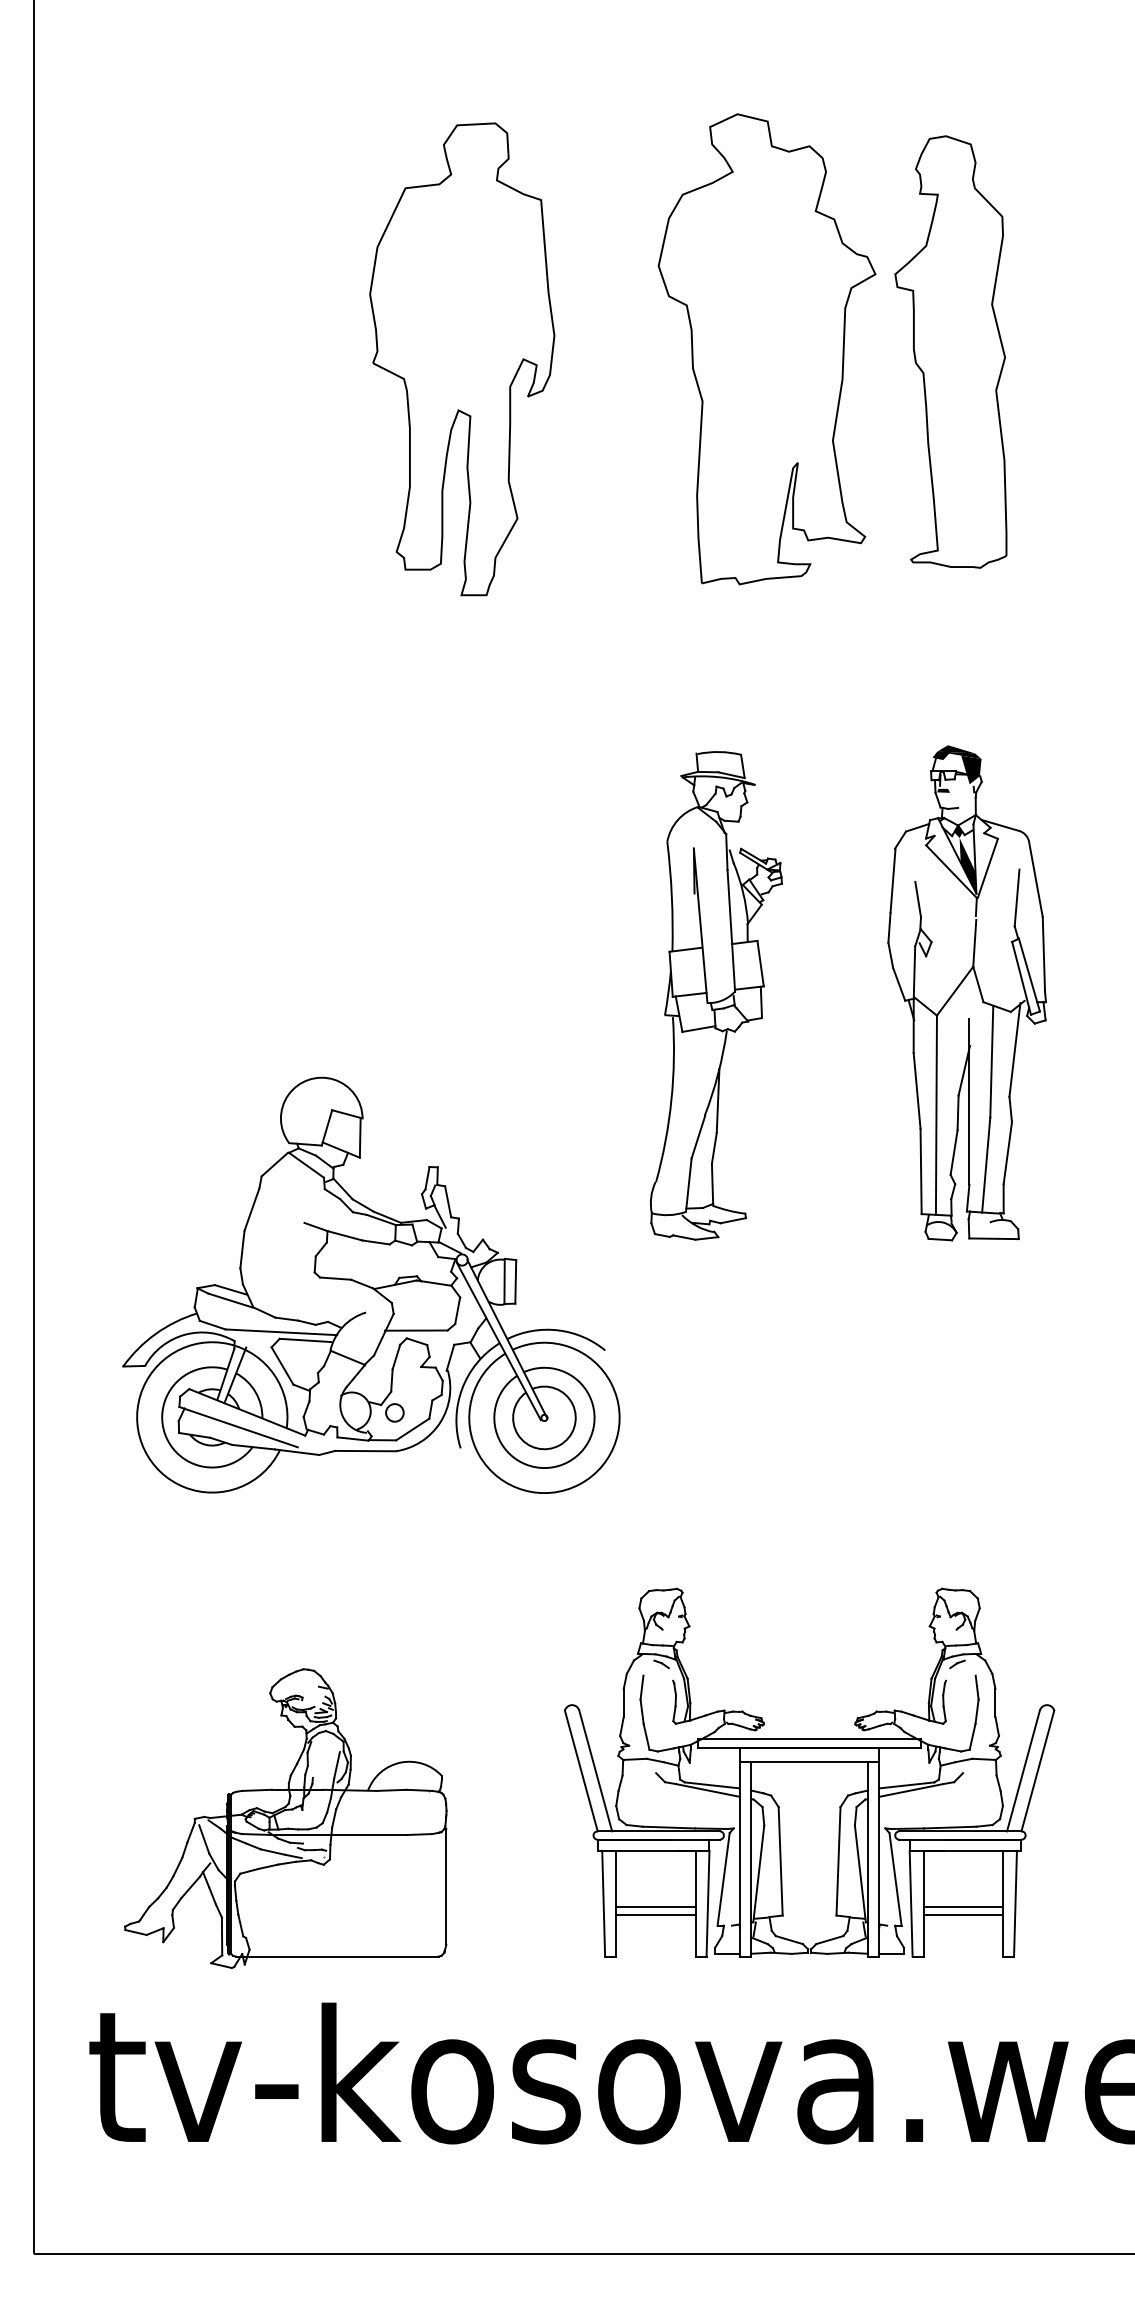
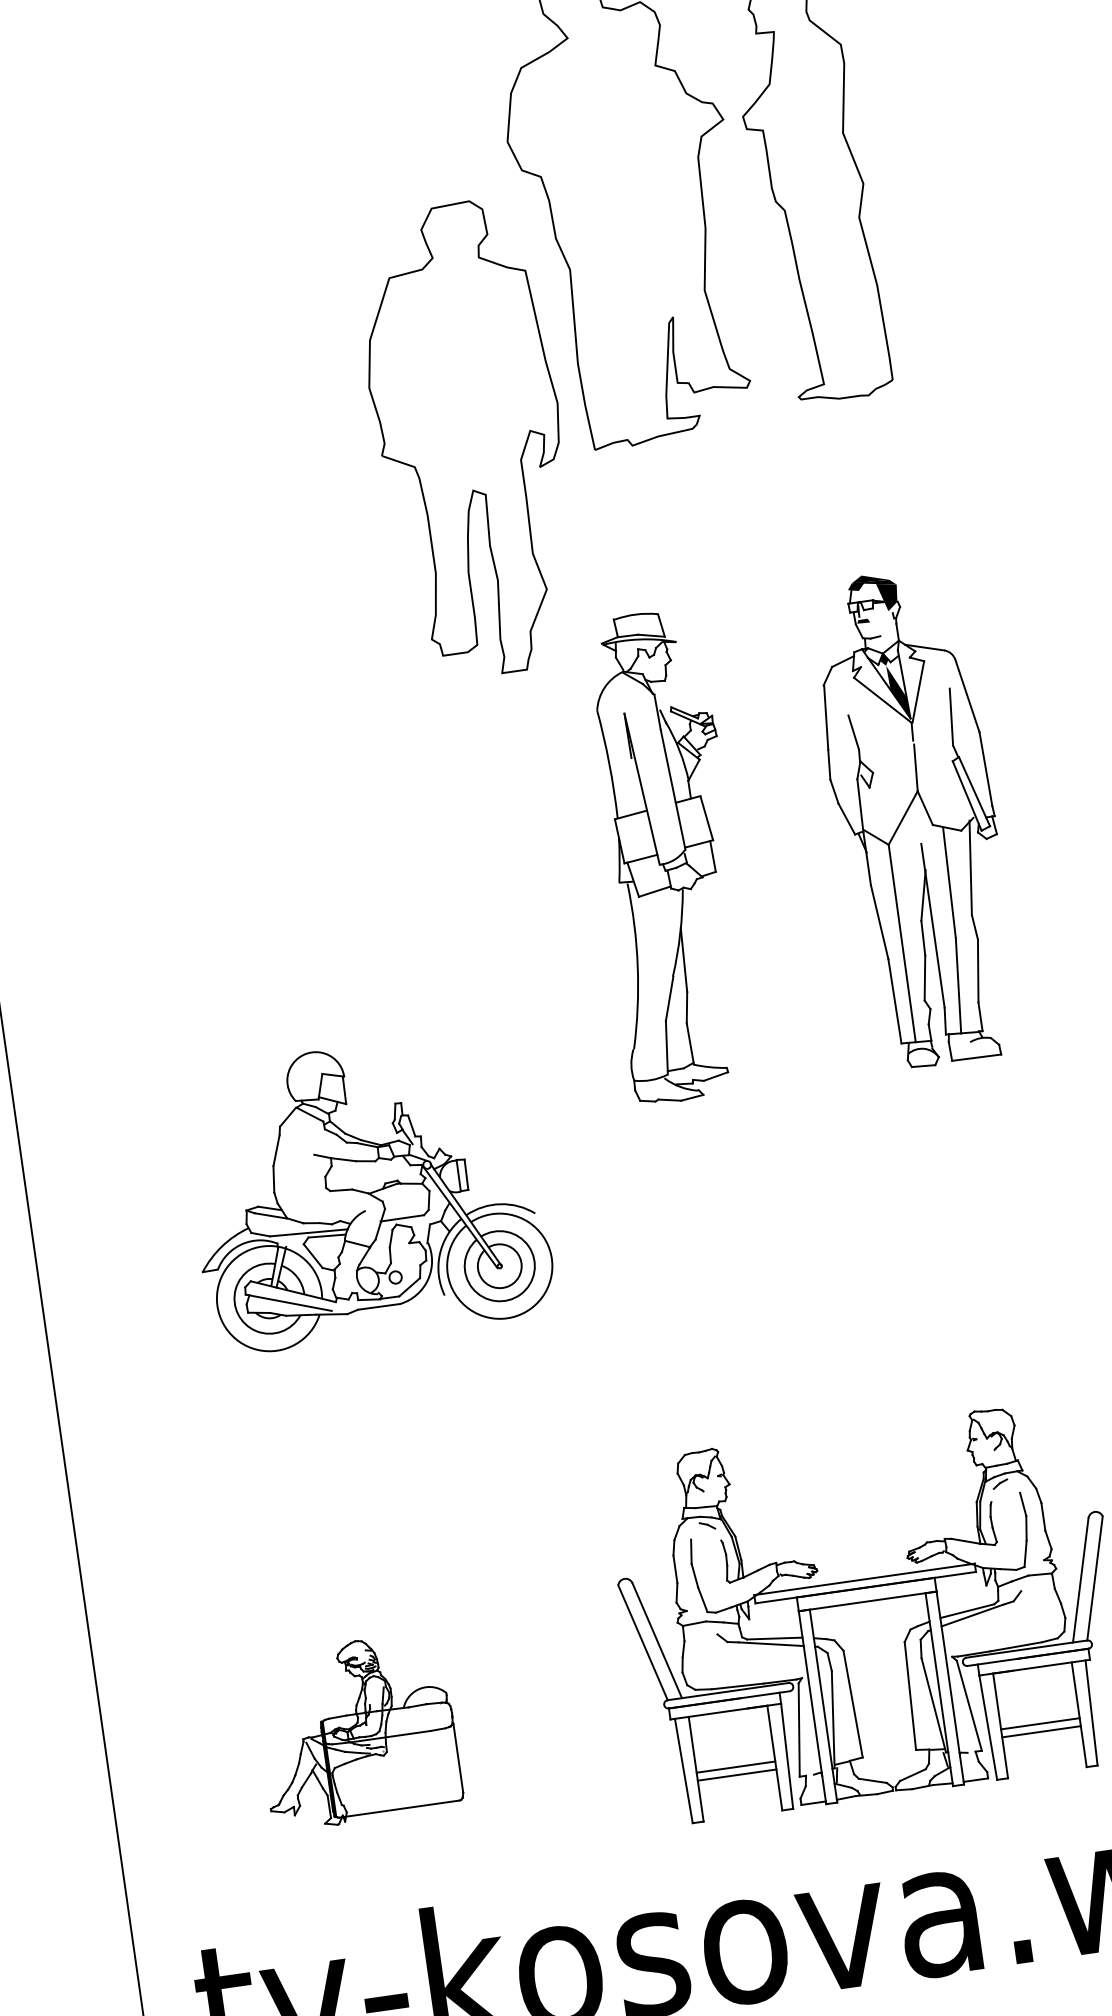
part: (462, 359) -> (469, 439), moved
part: (371, 1284) -> (366, 1190), size x0.7
part: (285, 1818) -> (356, 1731), size x0.6

